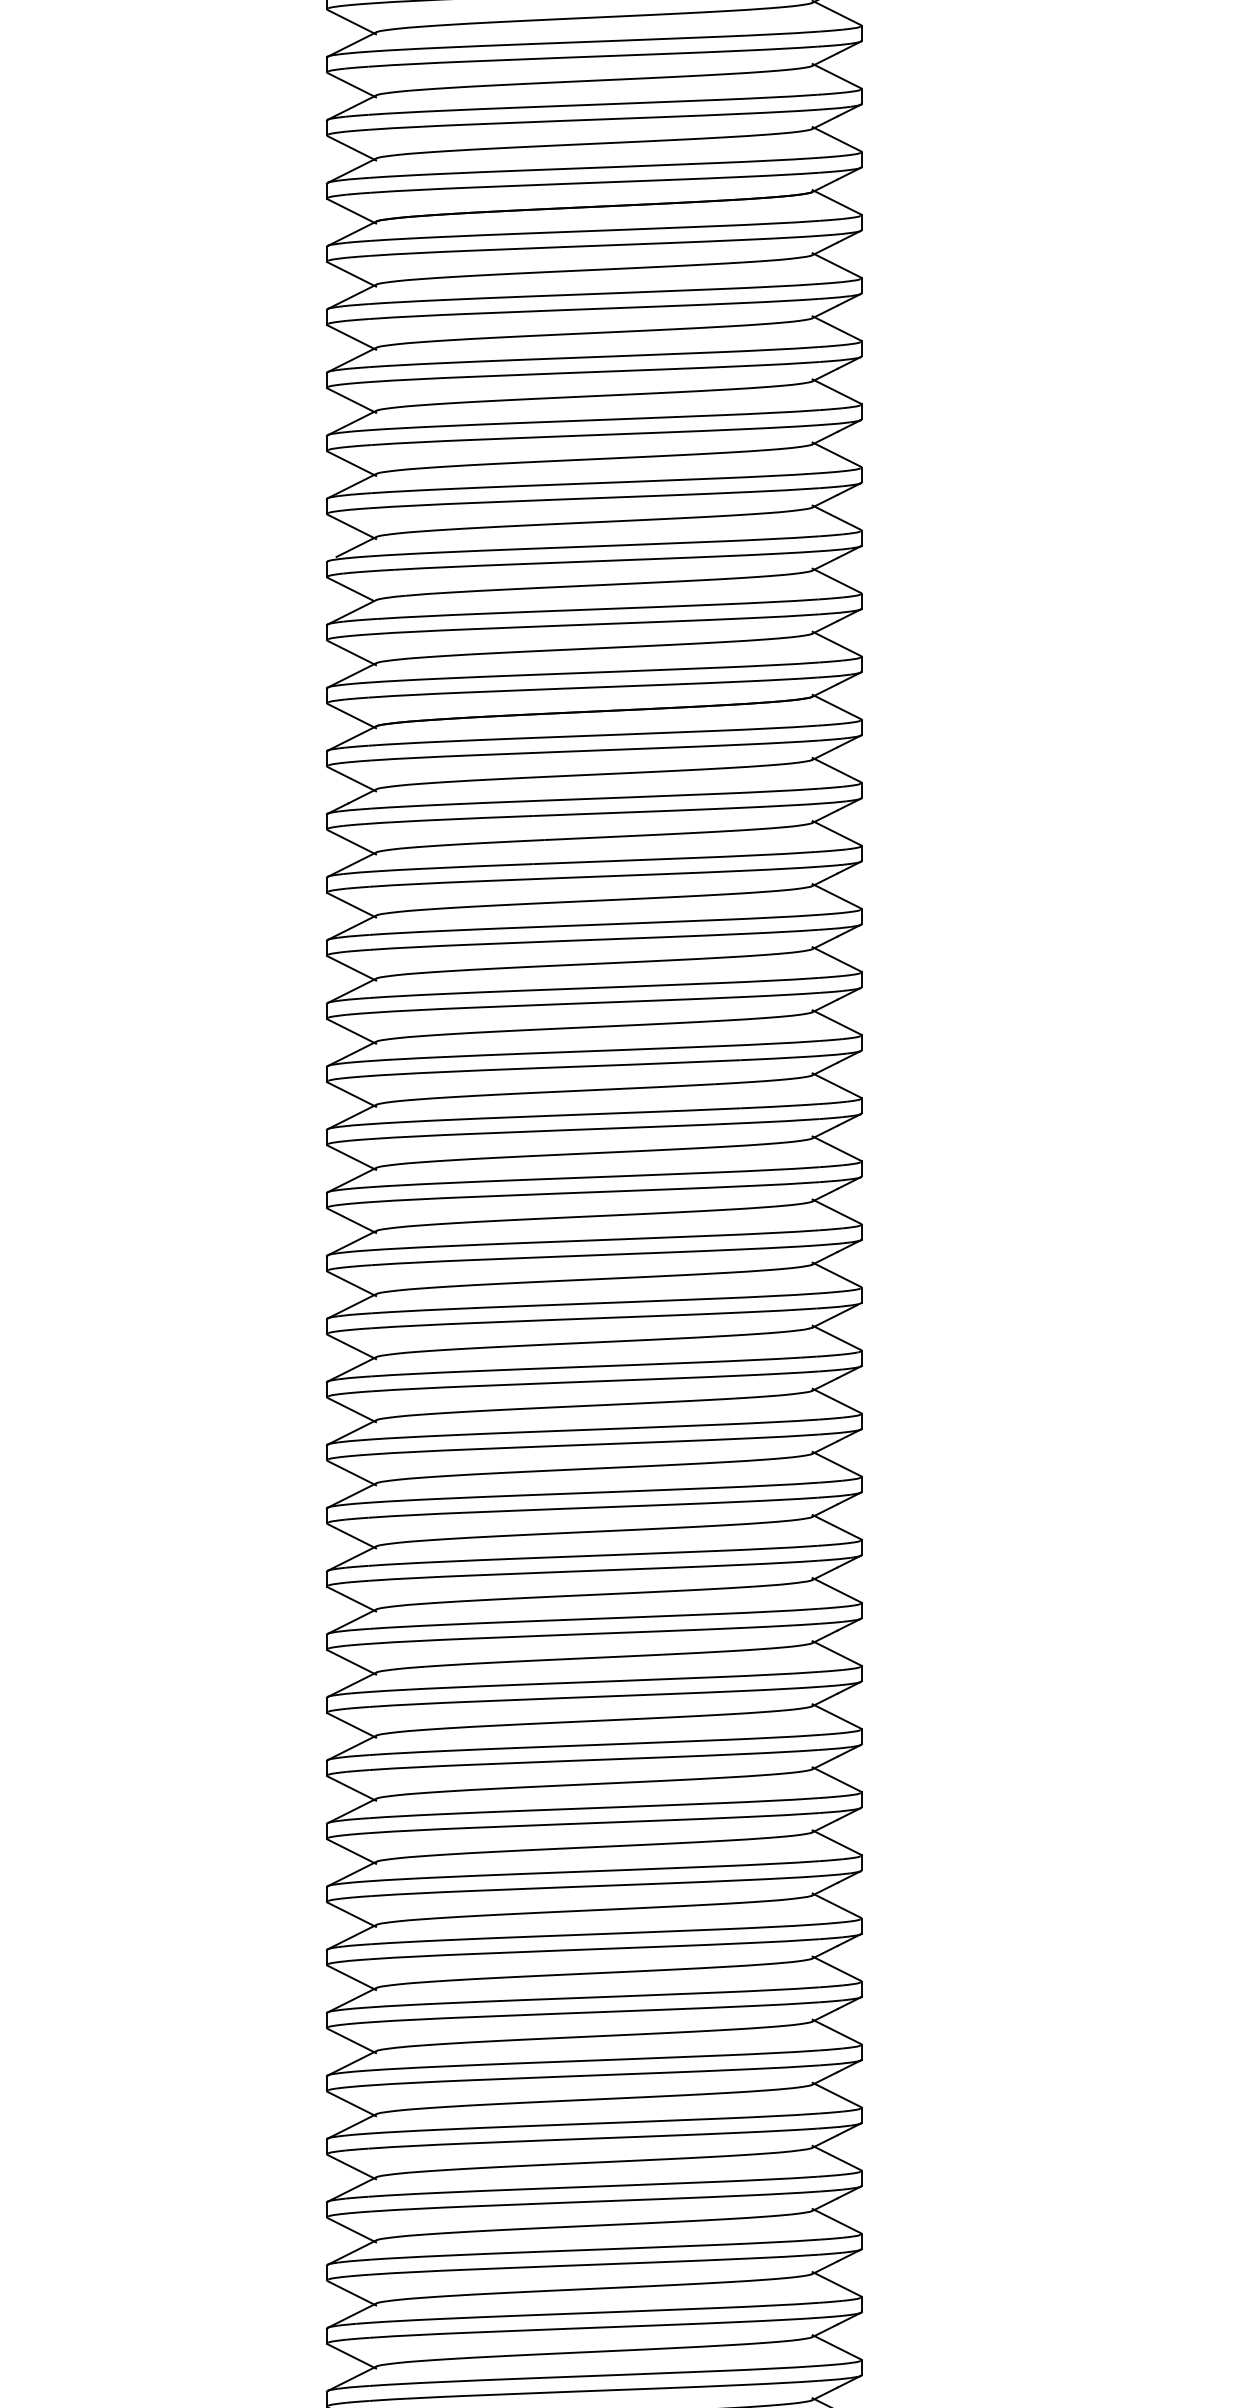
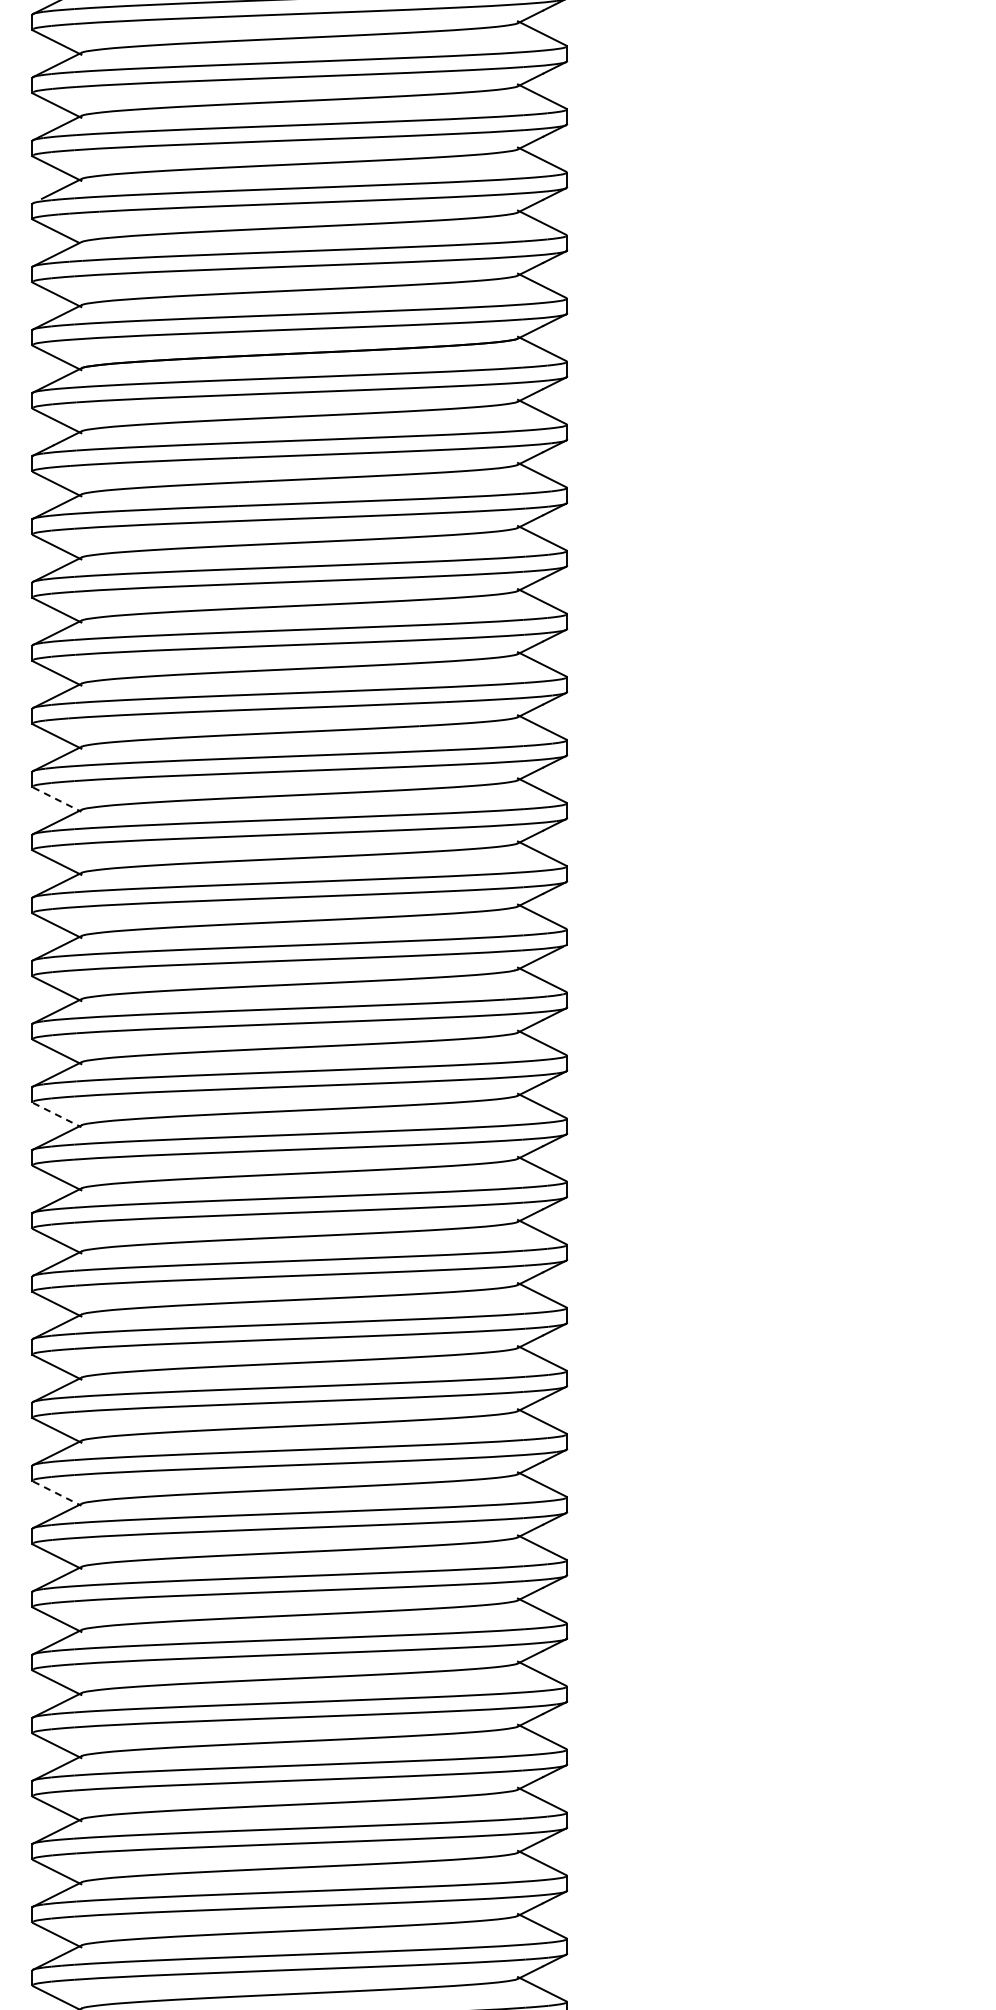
line: (352, 1157) -> (57, 799), solid -> dashed
line: (352, 1473) -> (57, 1115), solid -> dashed
line: (352, 1851) -> (57, 1493), solid -> dashed

